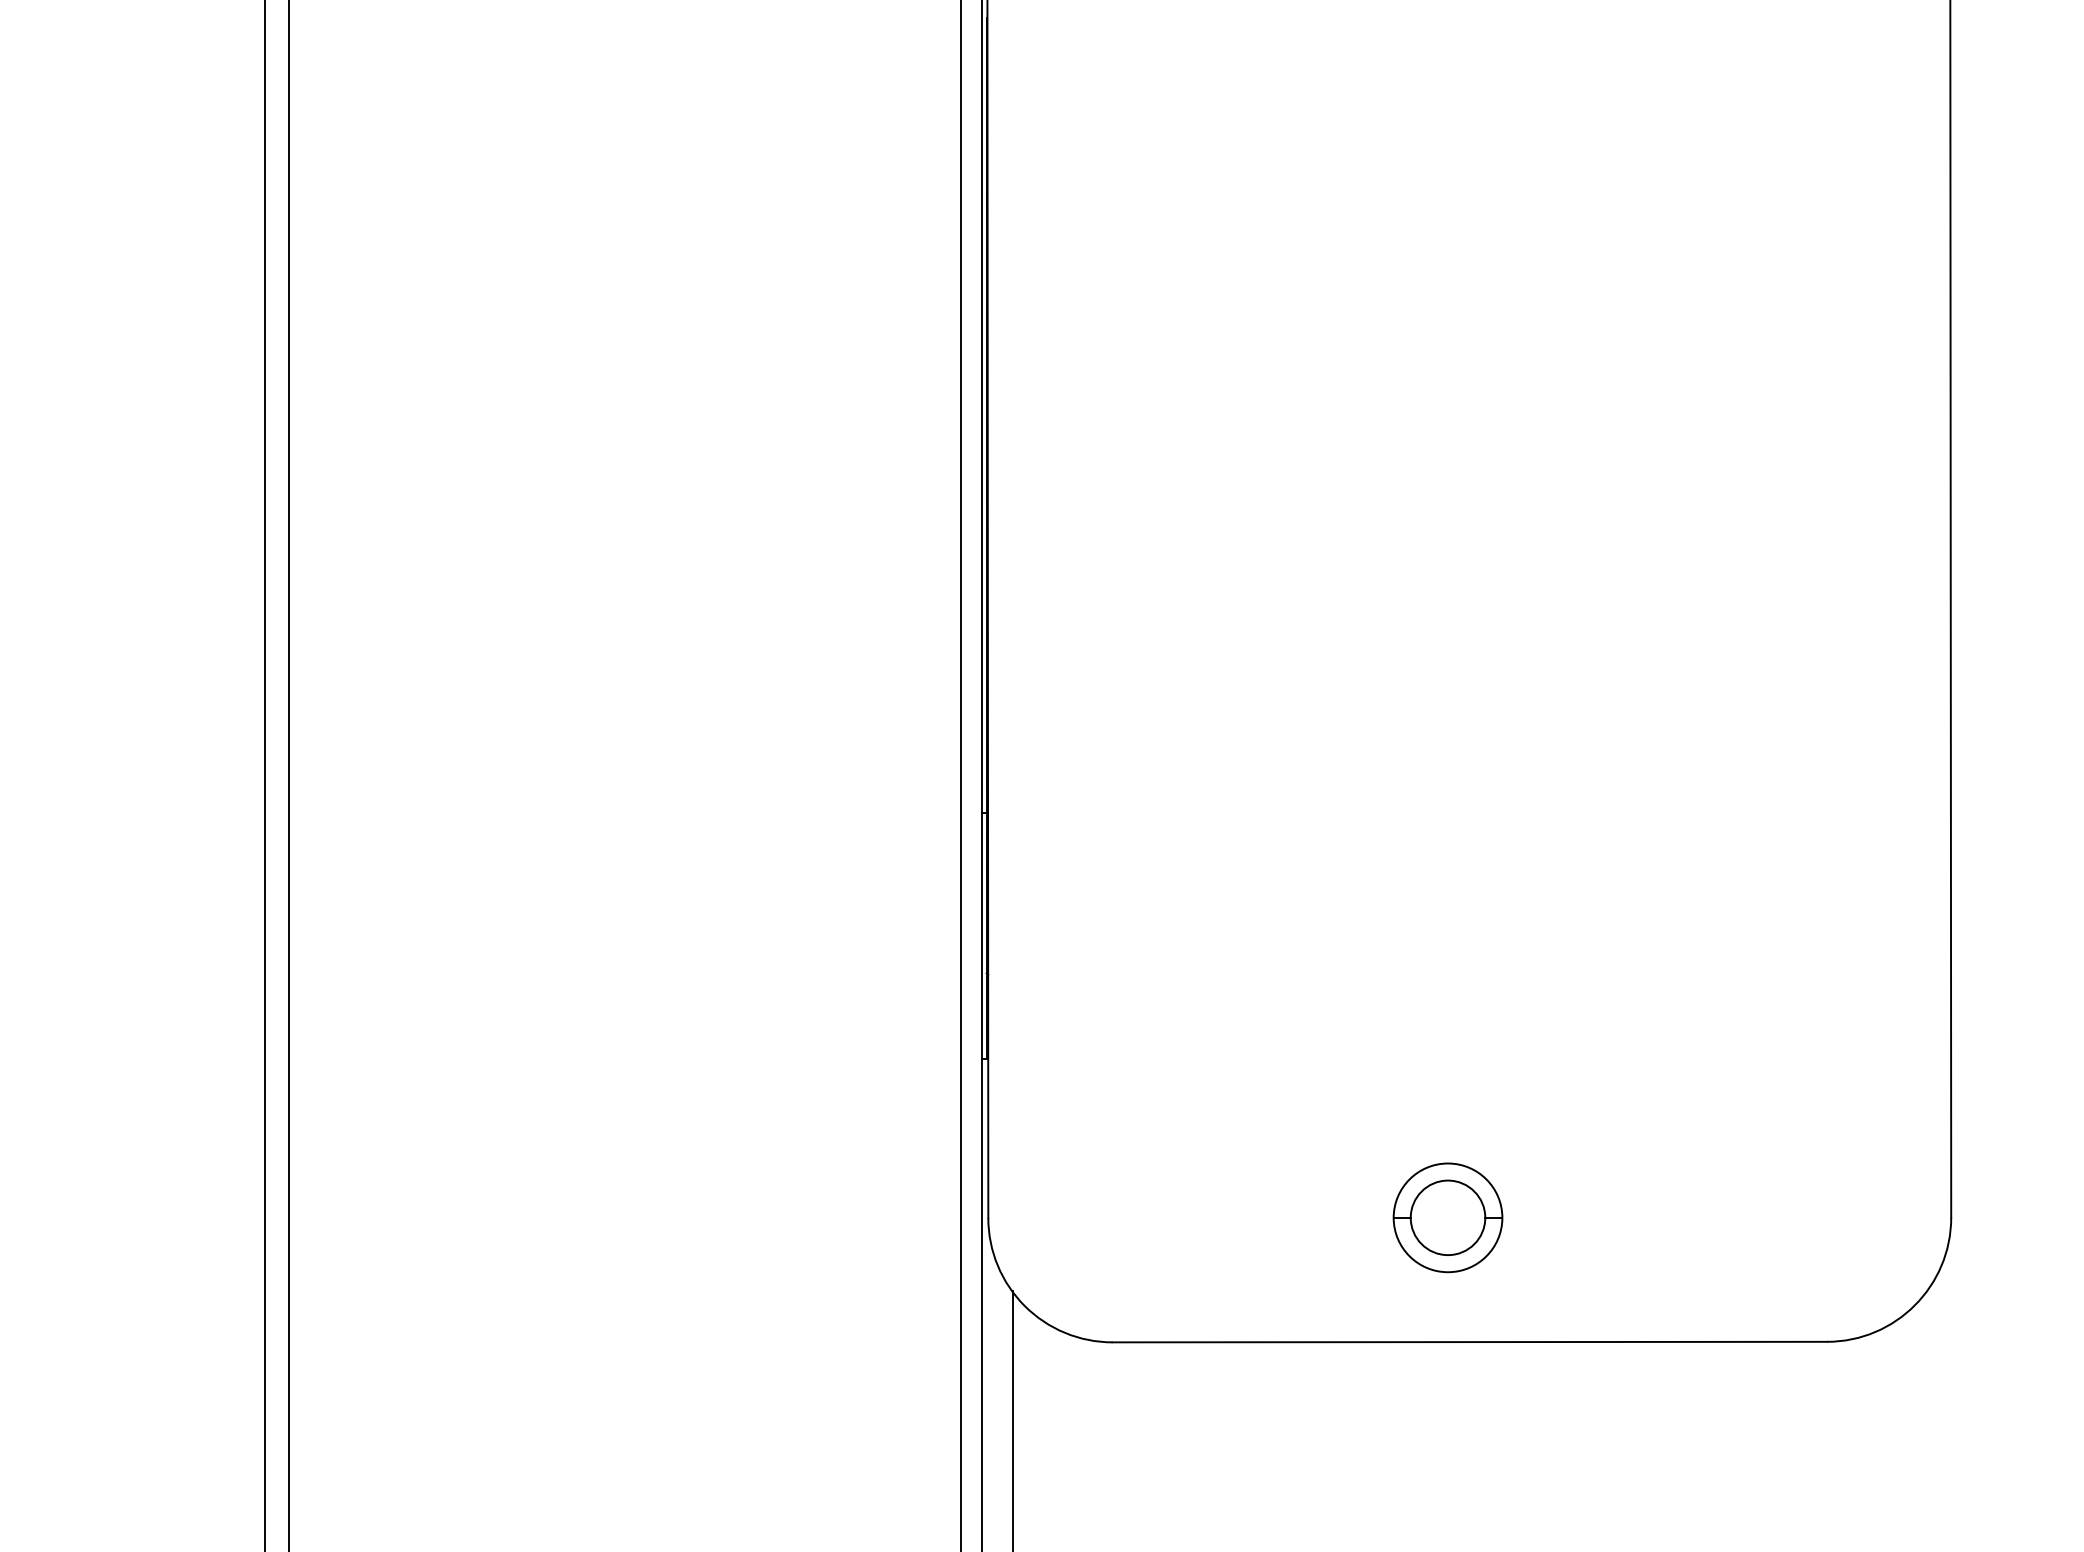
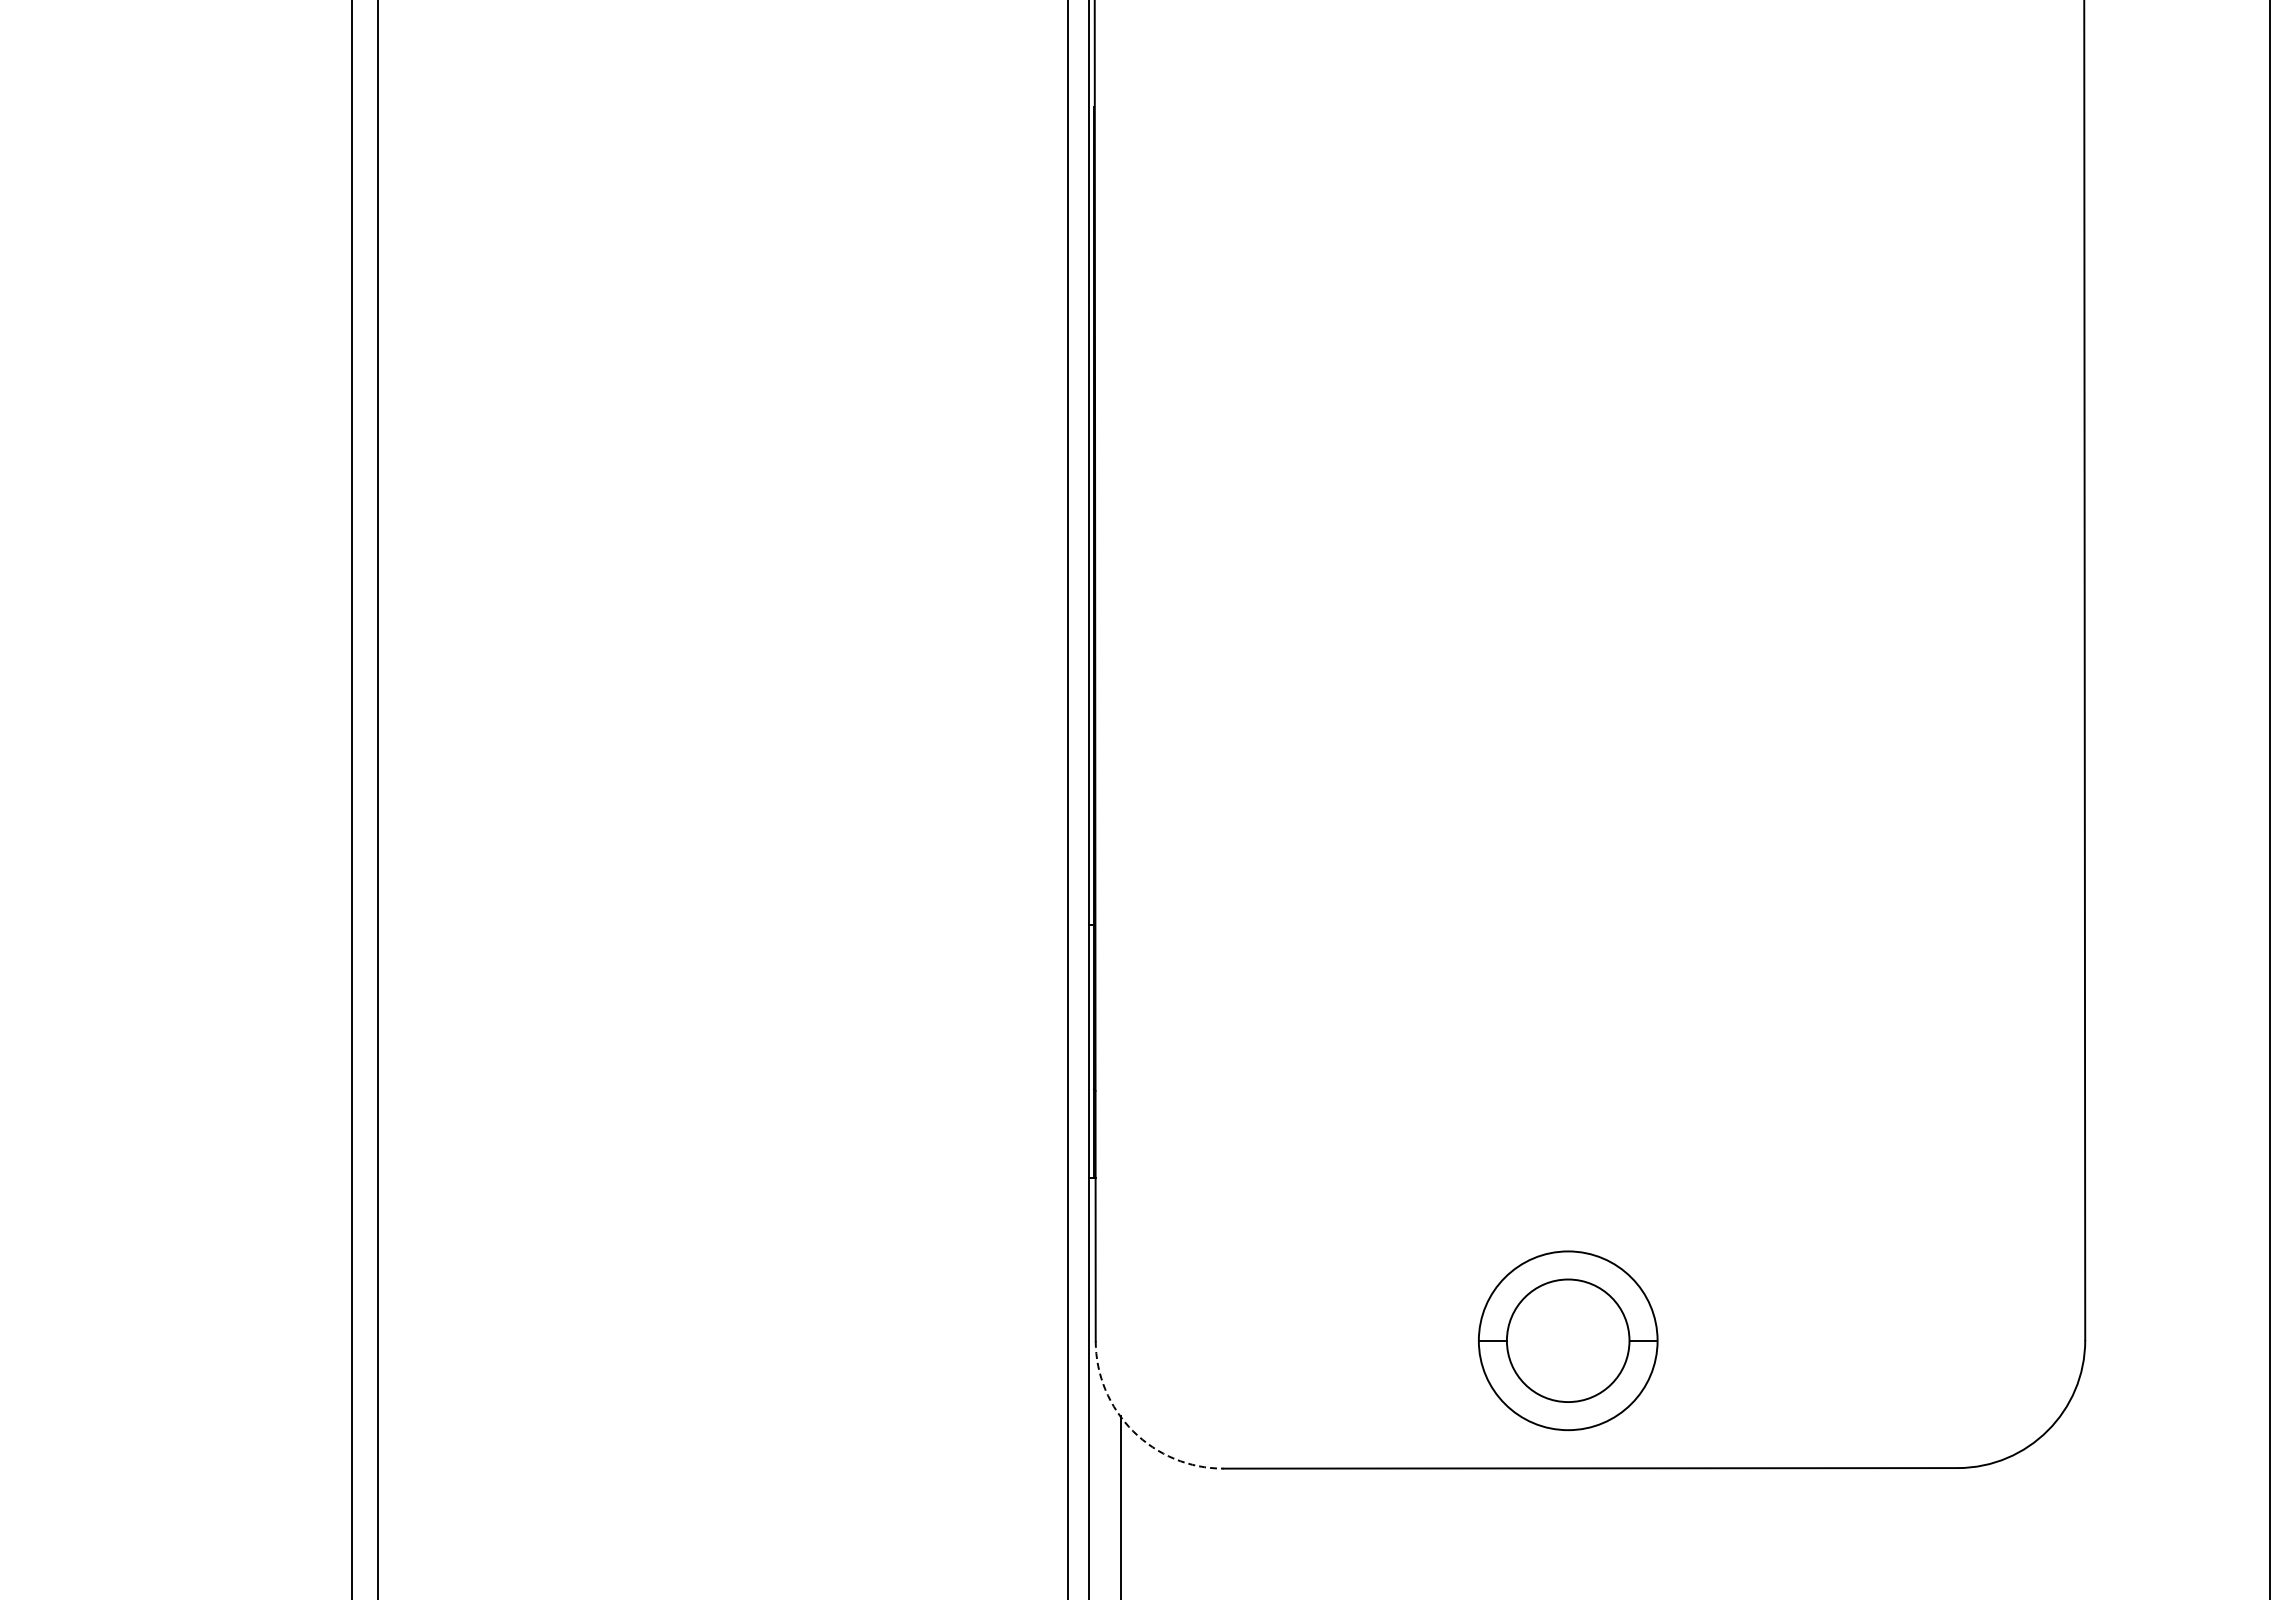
part: (1447, 1217) -> (1567, 1340), size x1.6
arc: (1025, 1306) -> (1133, 1431), solid -> dashed

